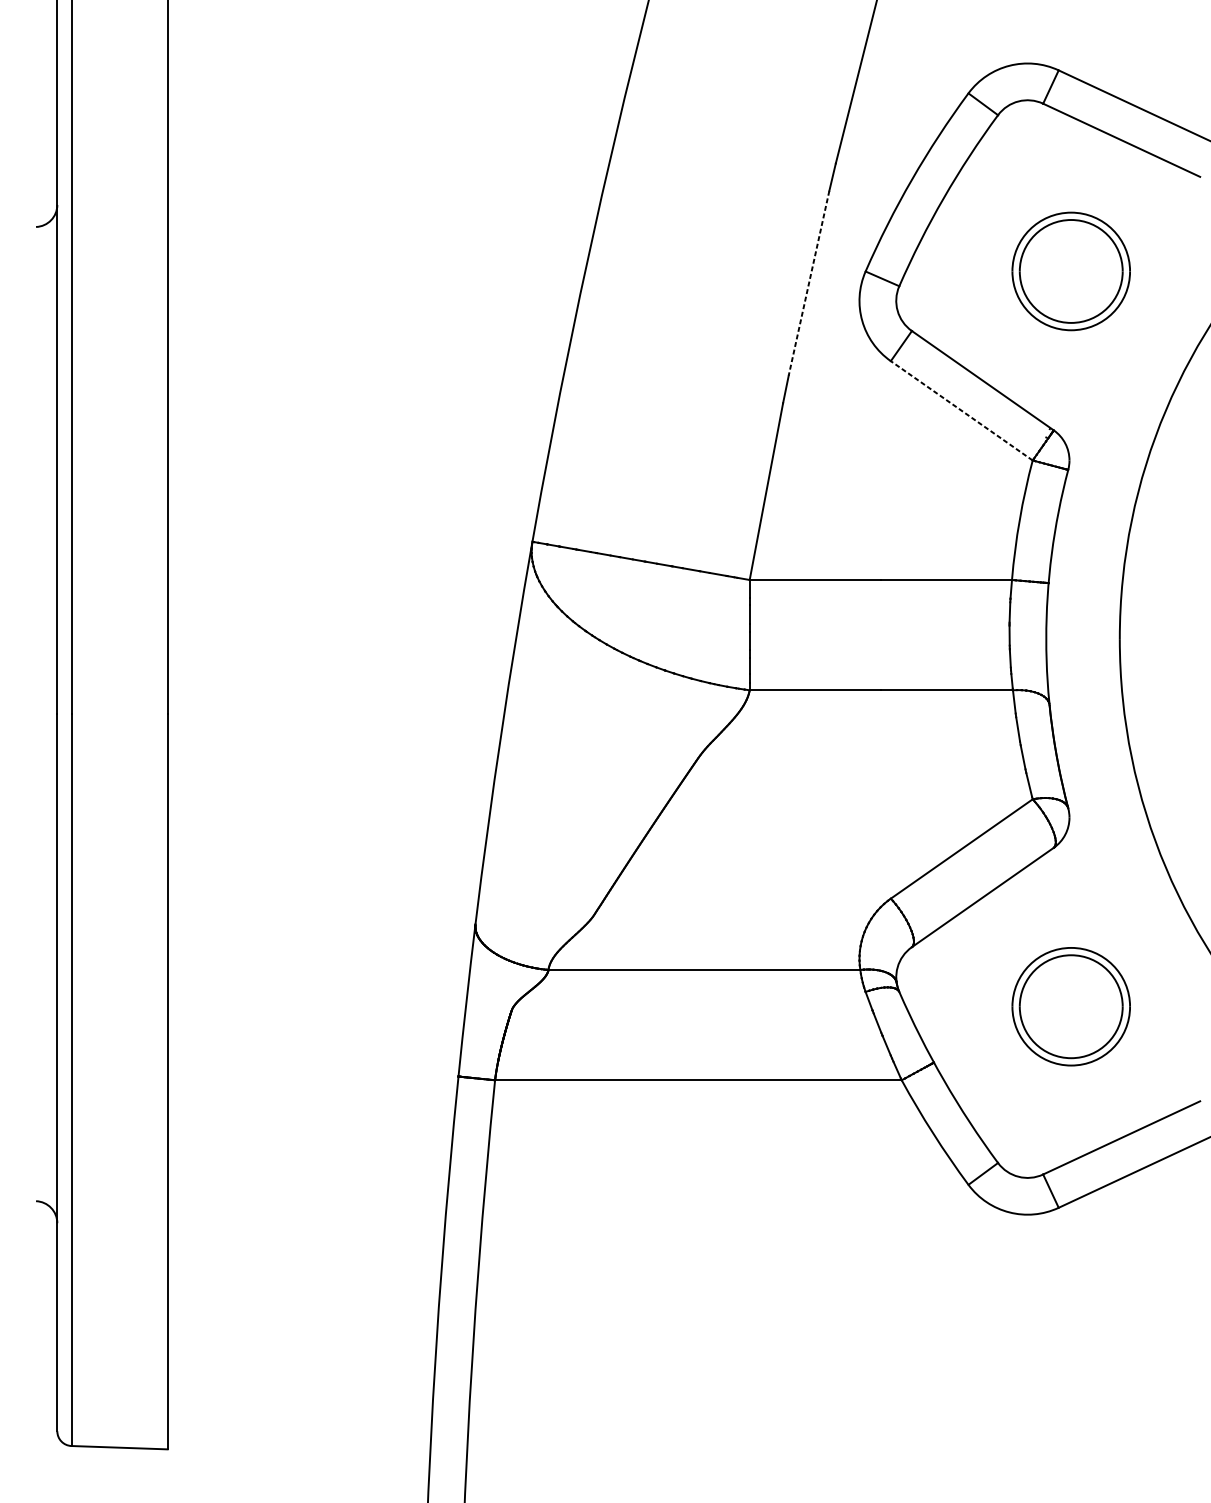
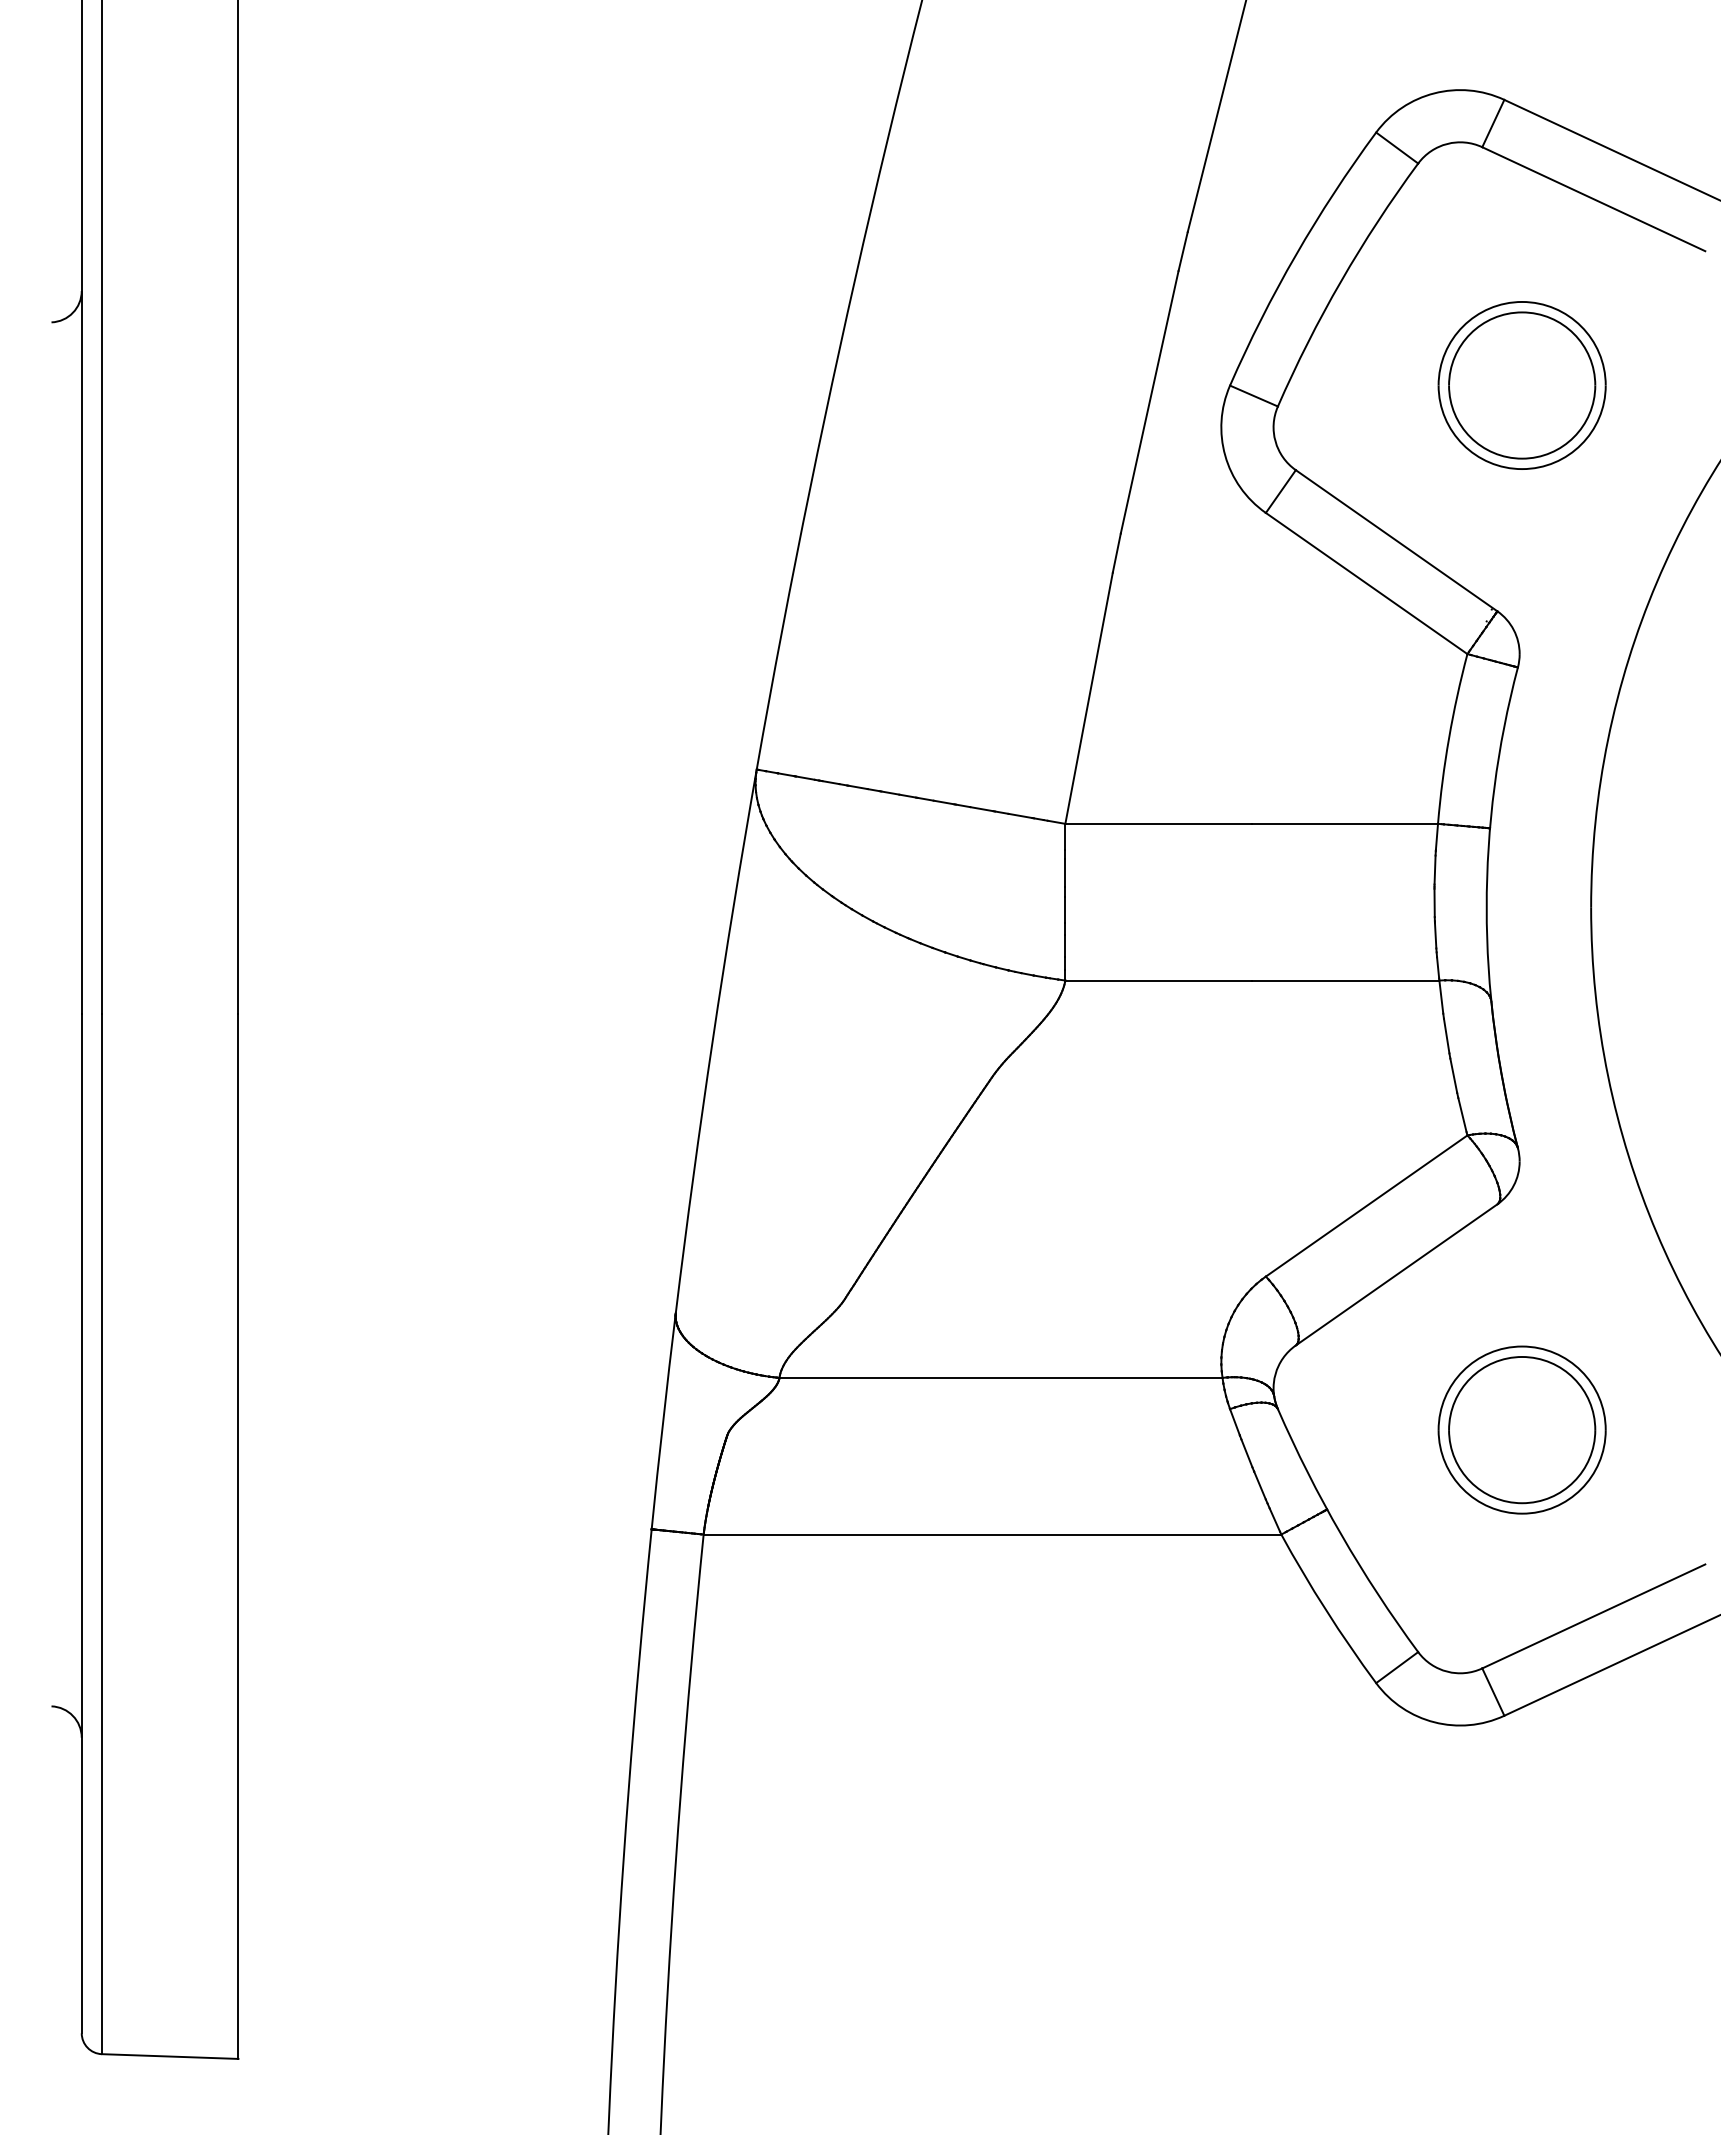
line: (808, 283) -> (1149, 402), dashed -> solid
line: (961, 410) -> (1366, 583), dashed -> solid

